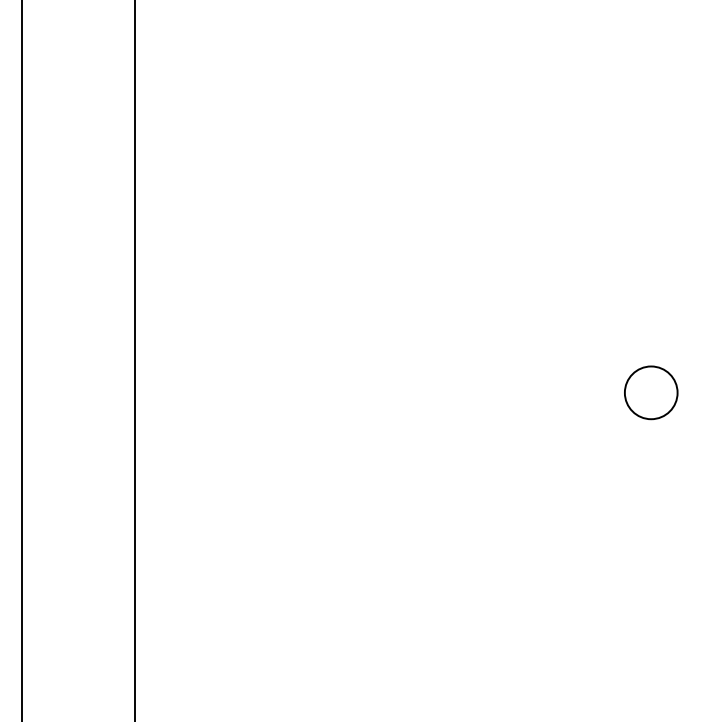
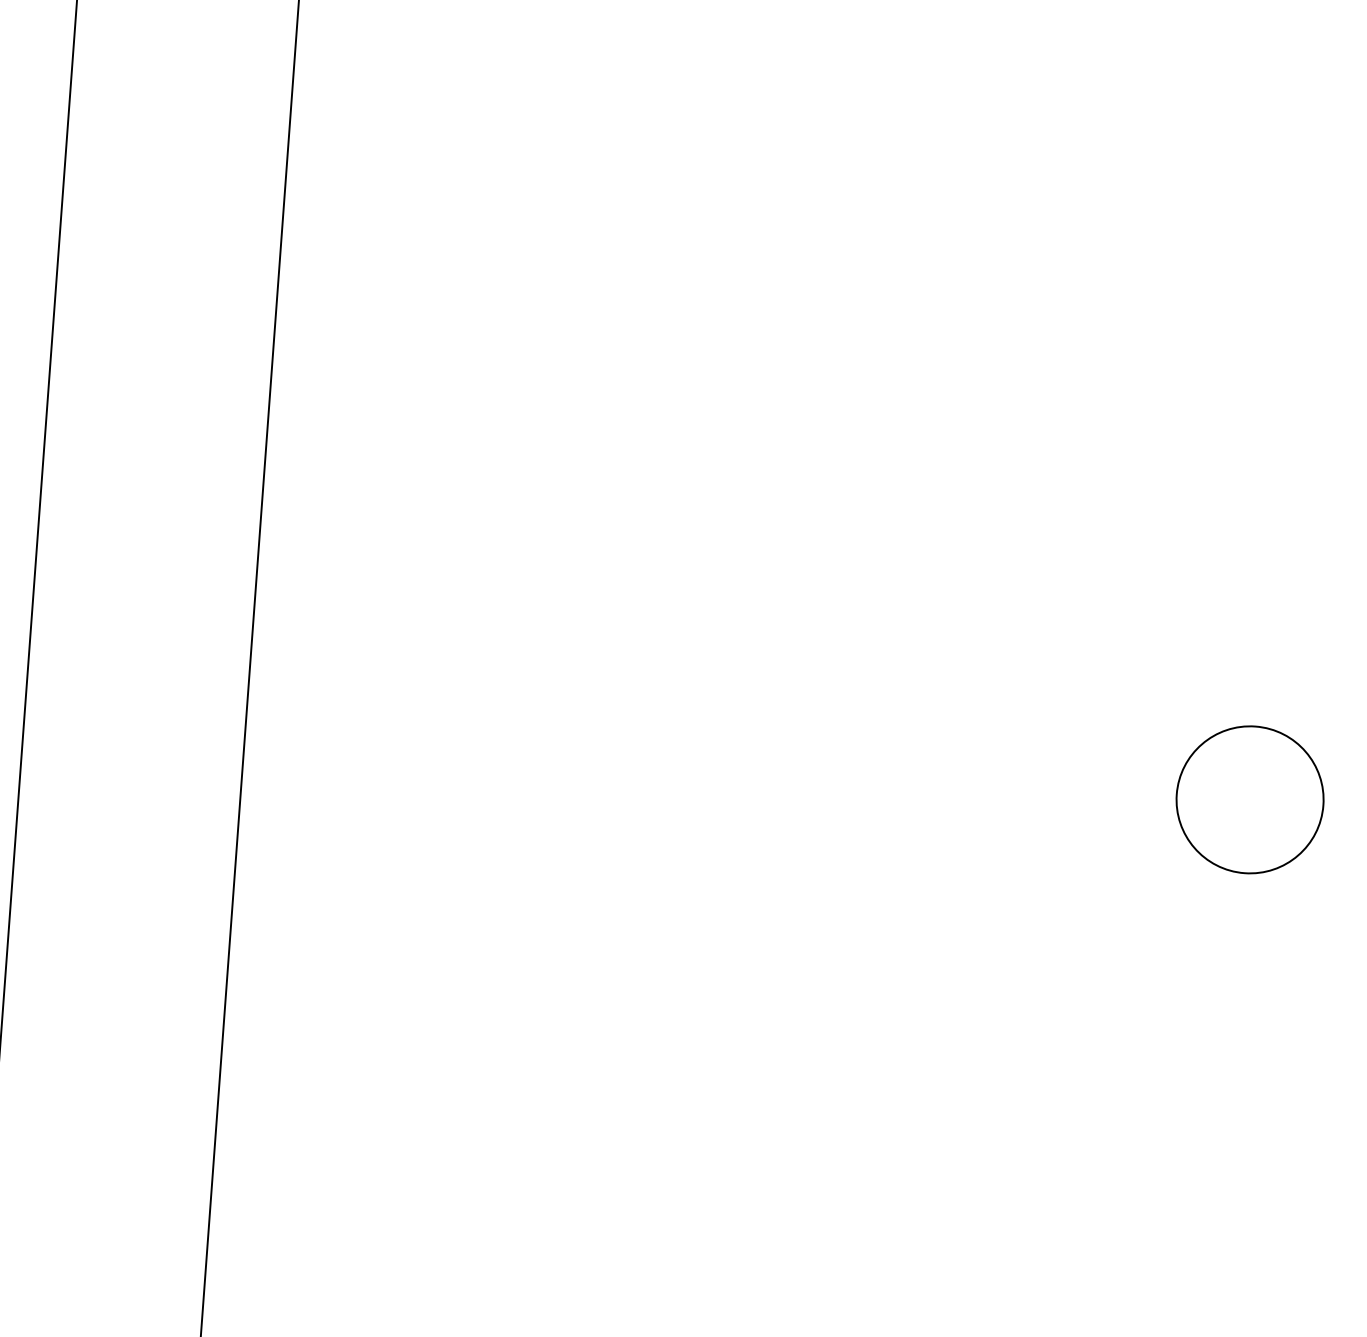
circle: (650, 392) -> (1248, 799), size x1.43

